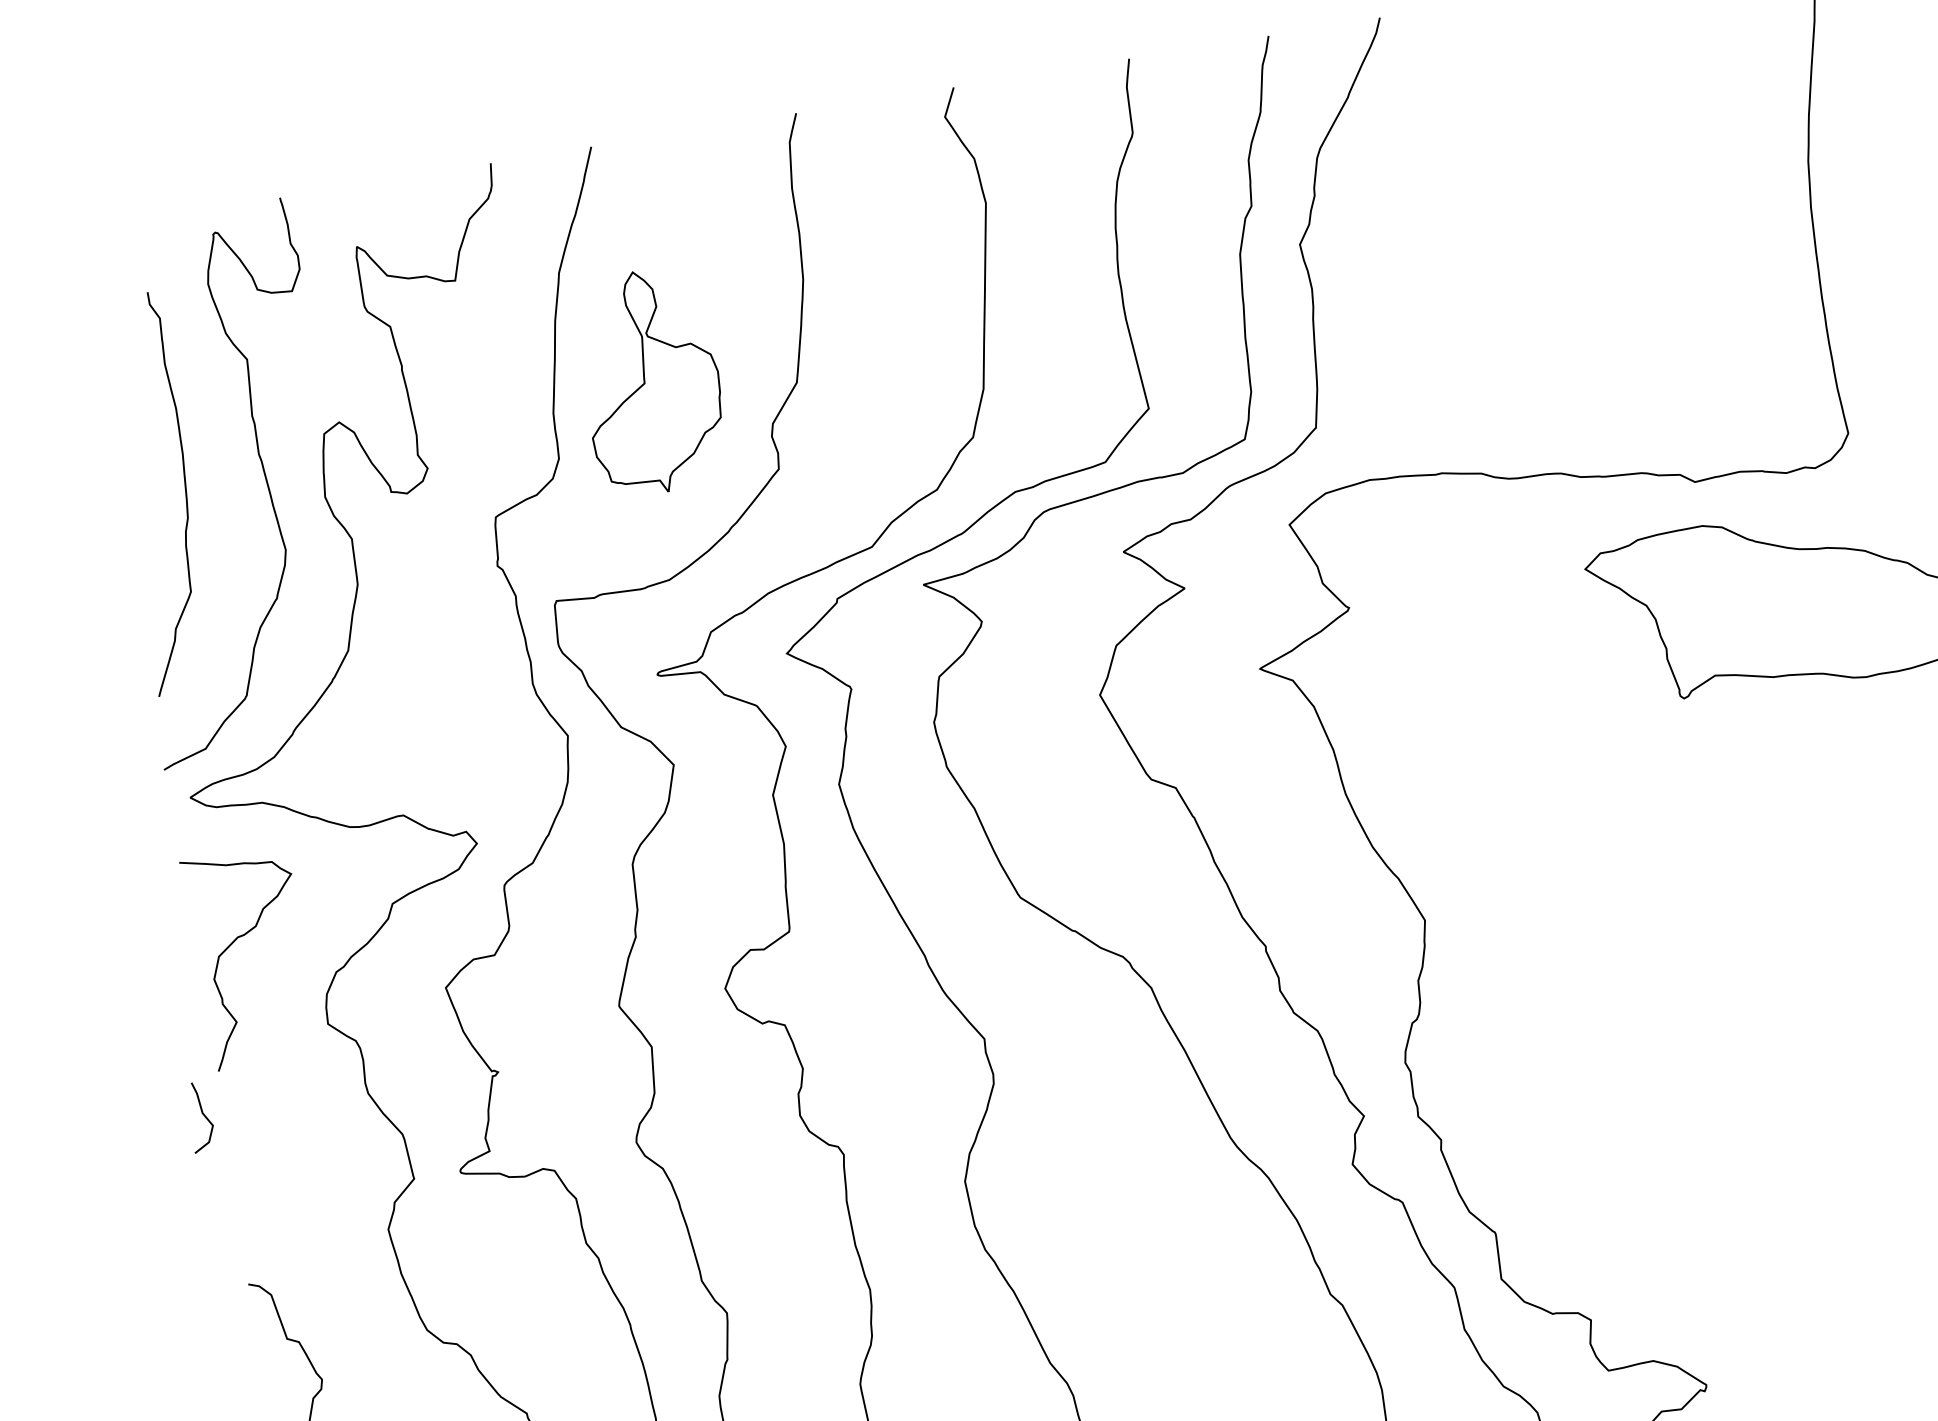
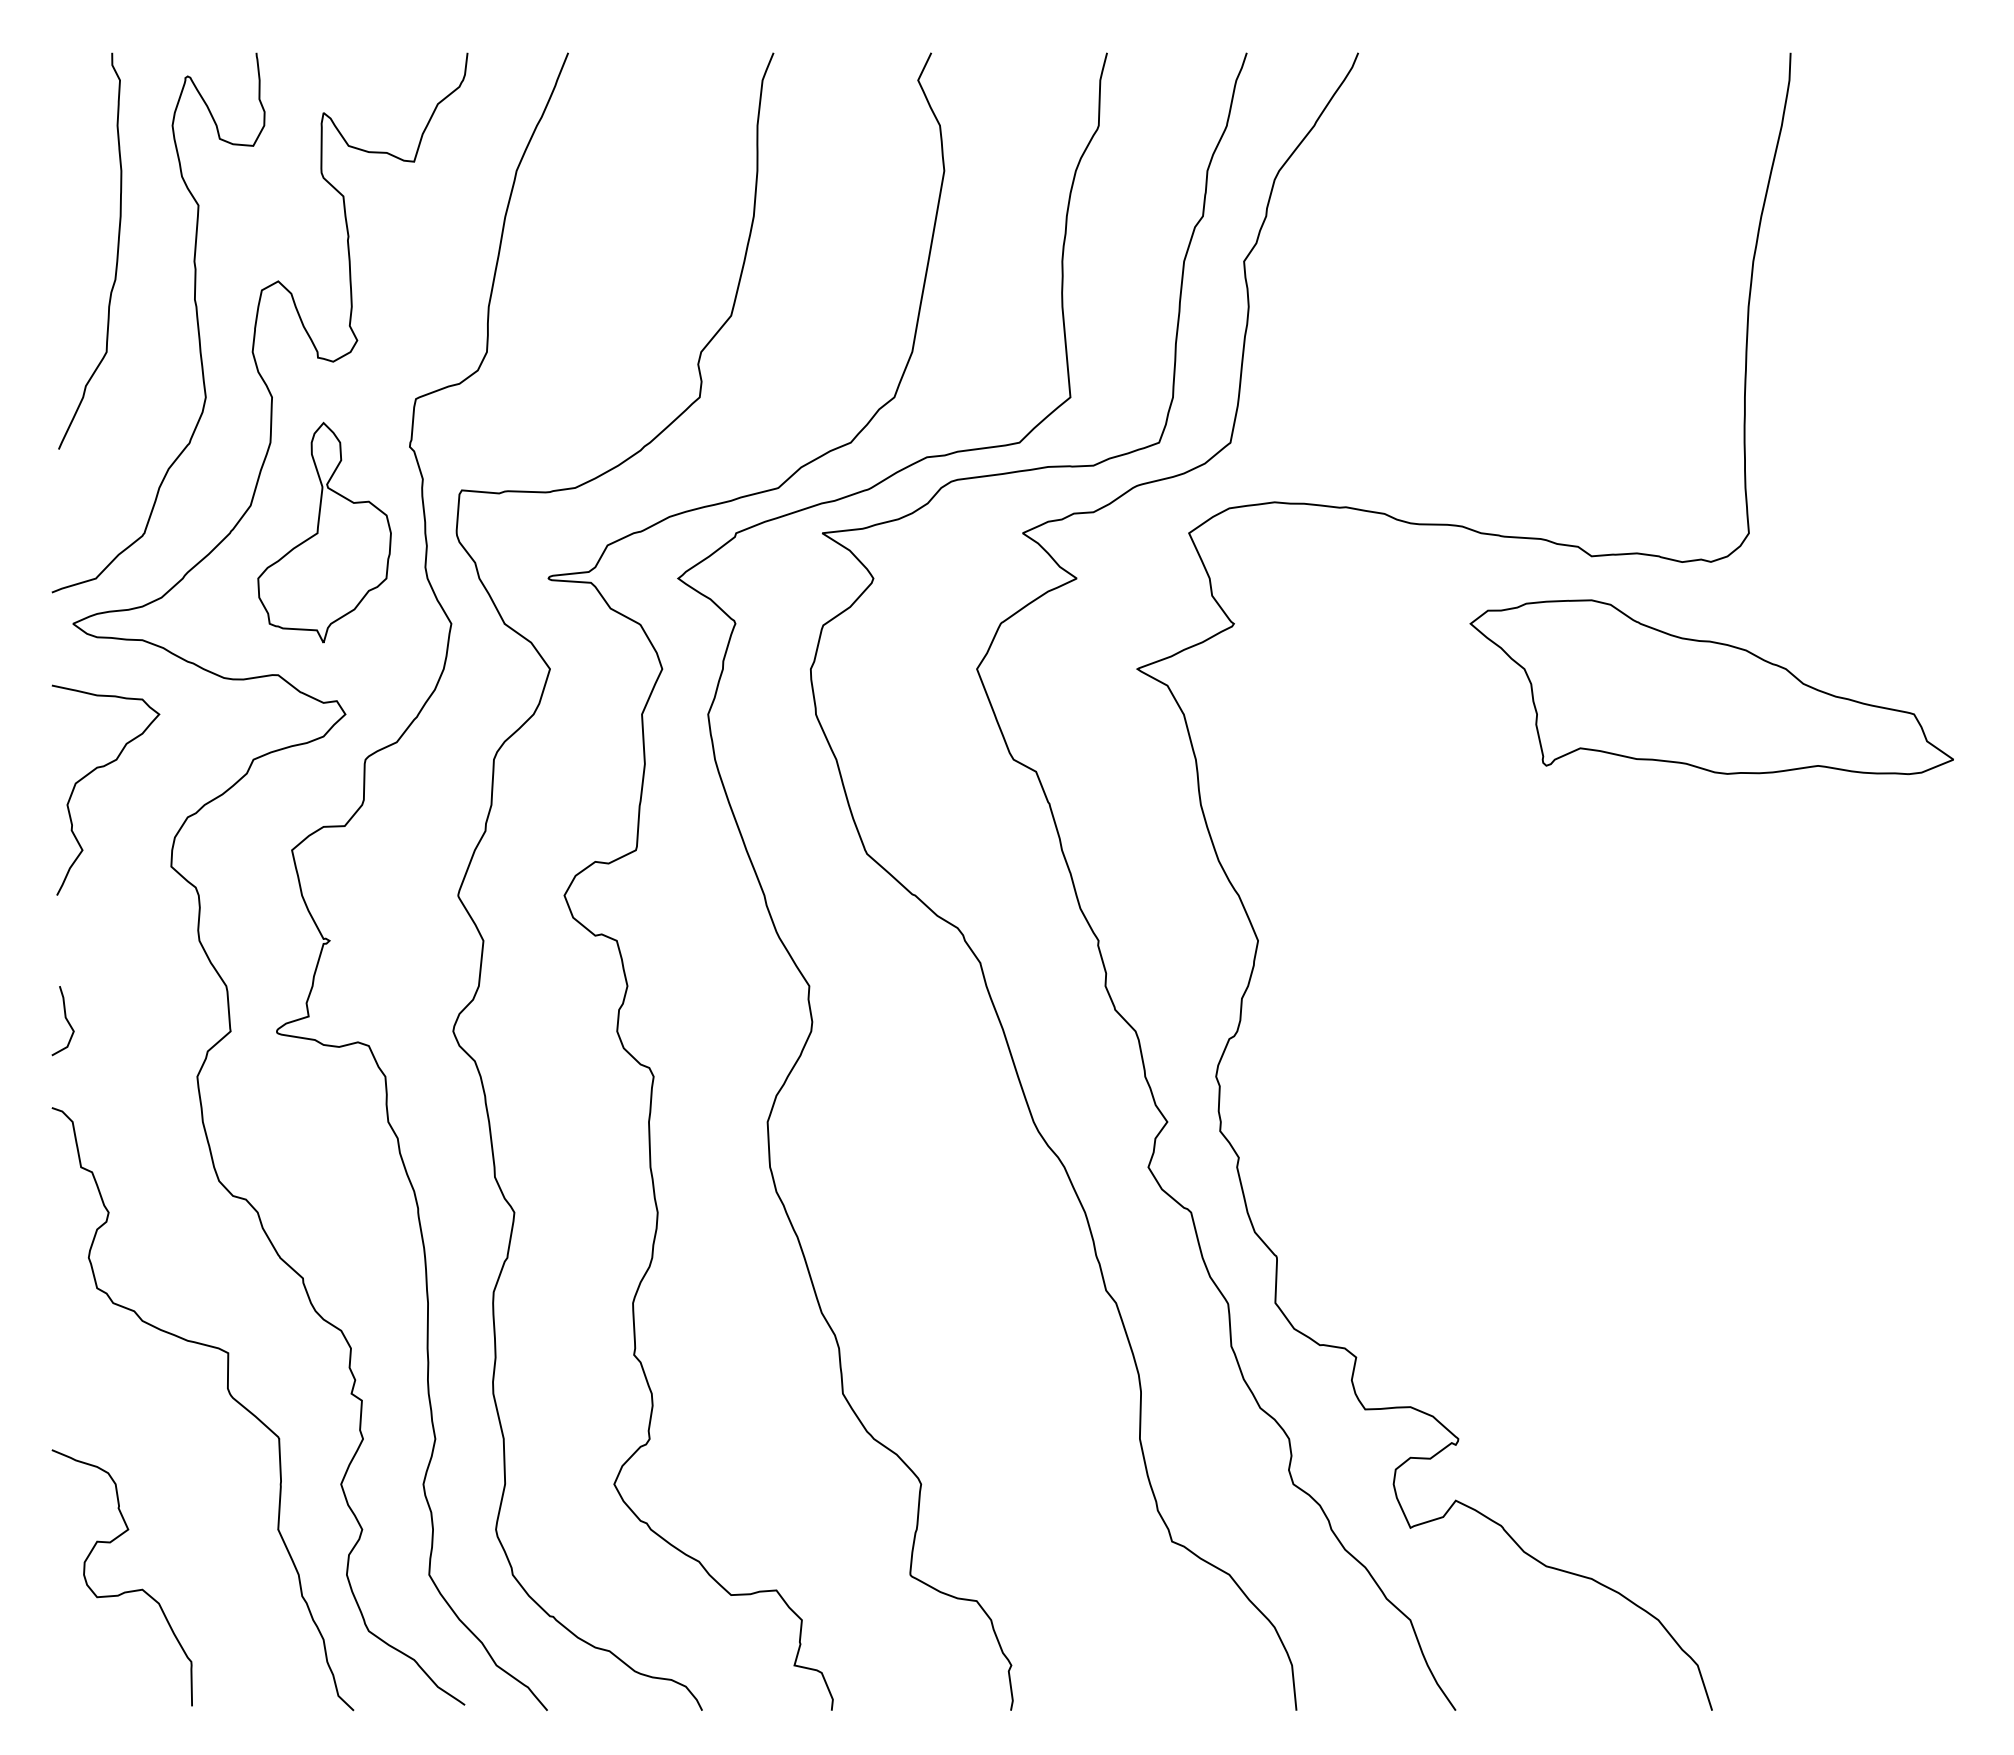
part: (651, 381) -> (324, 532), moved
curve: (184, 492) -> (116, 254), moved
curve: (202, 1115) -> (65, 1019), moved

